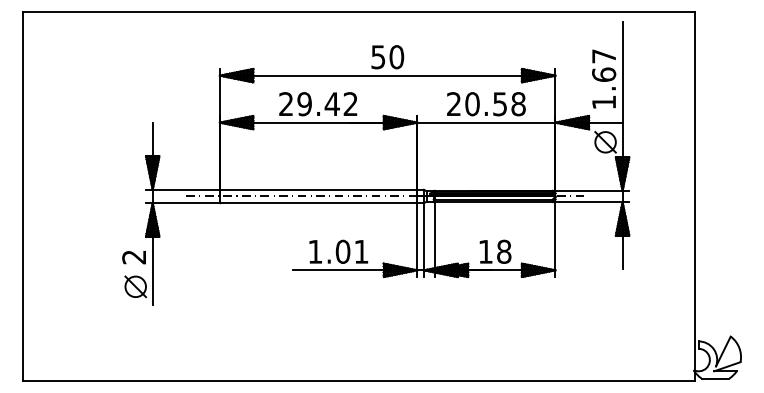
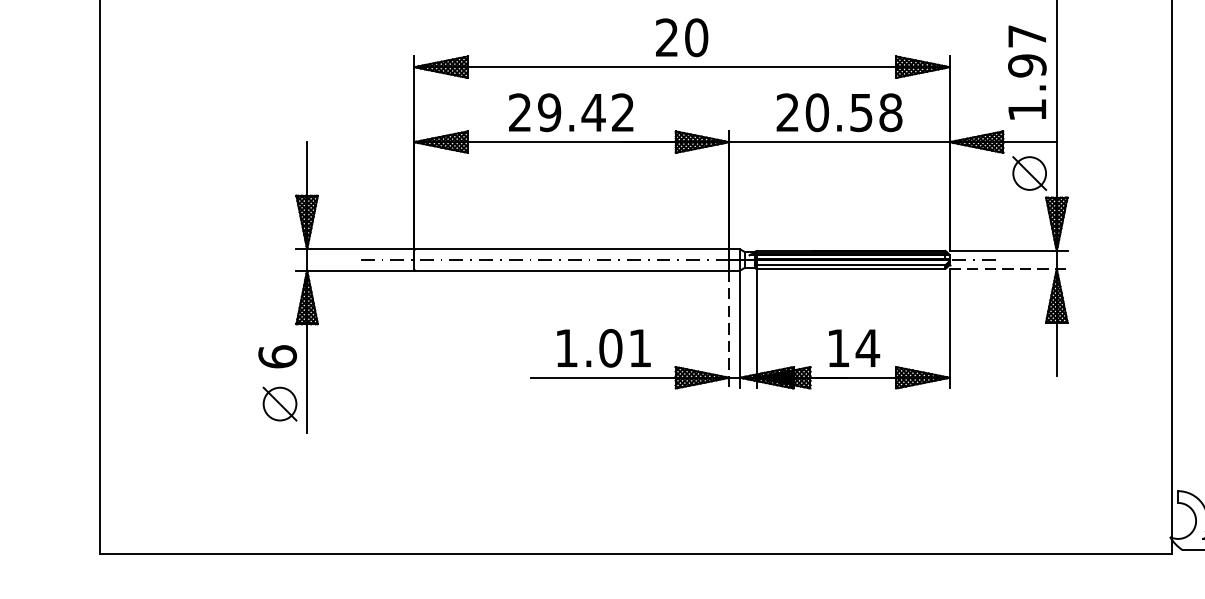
text: (378, 57) -> (667, 38), 50 -> 20
text: (604, 74) -> (1027, 65), 1.67 -> 1.97
line: (592, 202) -> (1008, 269), solid -> dashed
line: (417, 240) -> (729, 330), solid -> dashed
text: (503, 251) -> (866, 347), 18 -> 14
text: (134, 256) -> (278, 355), 2 -> 6

